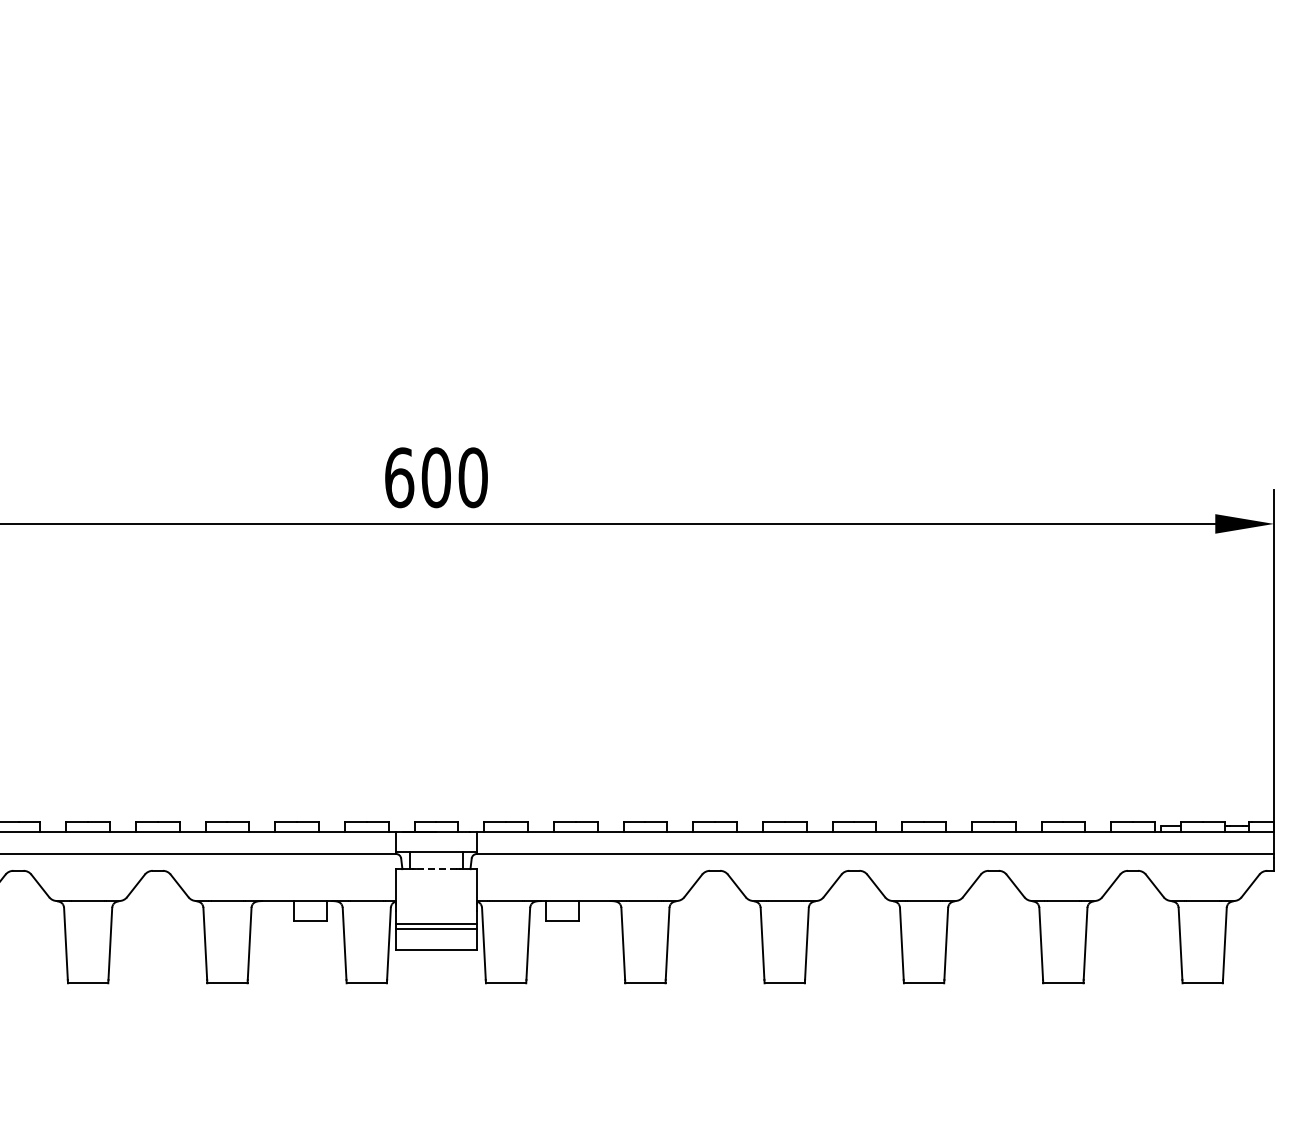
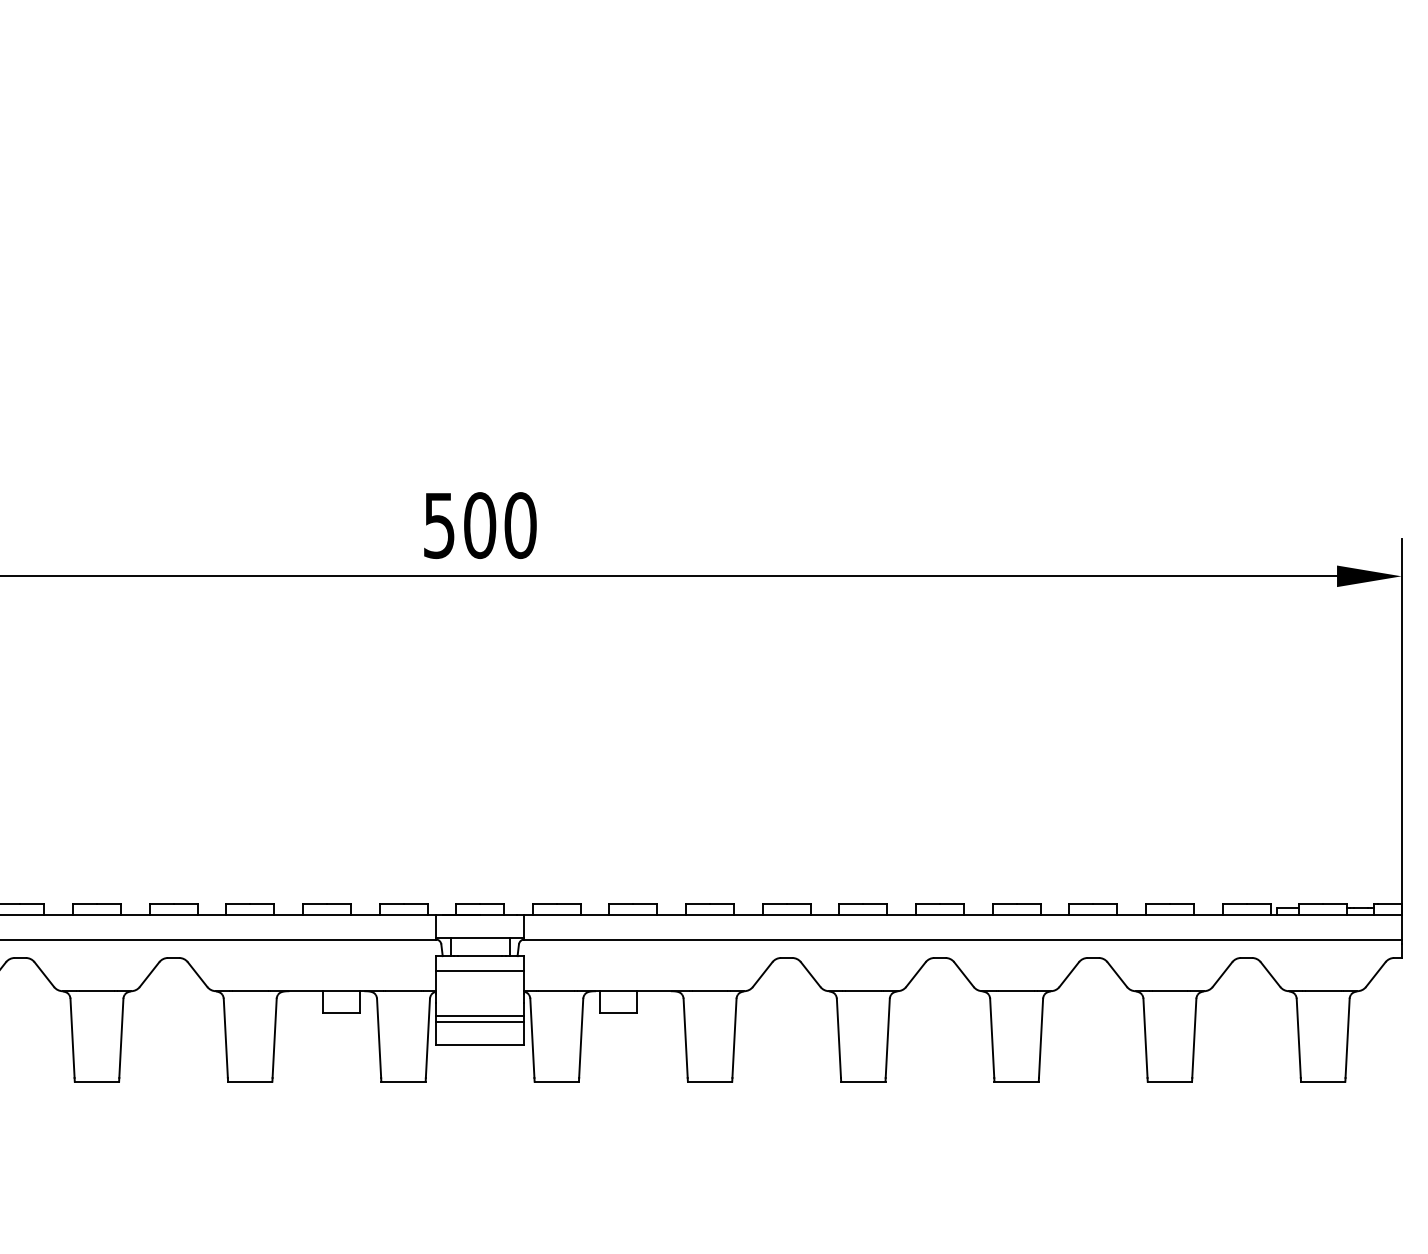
text: (399, 477) -> (439, 525), 600 -> 500
line: (435, 869) -> (479, 956), dashed -> solid
line: (436, 882) -> (480, 970), added

